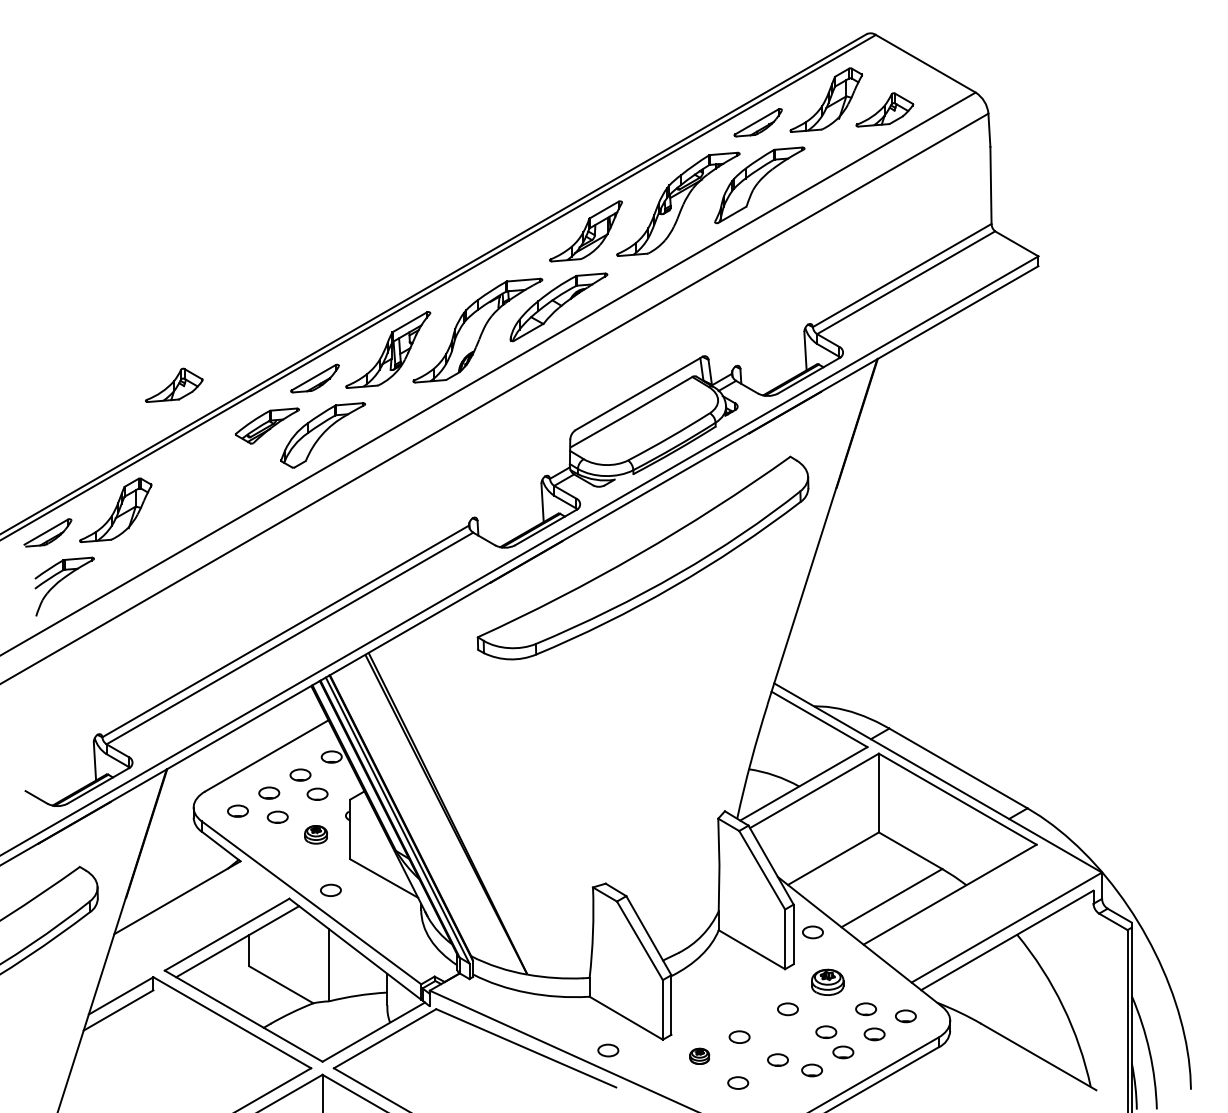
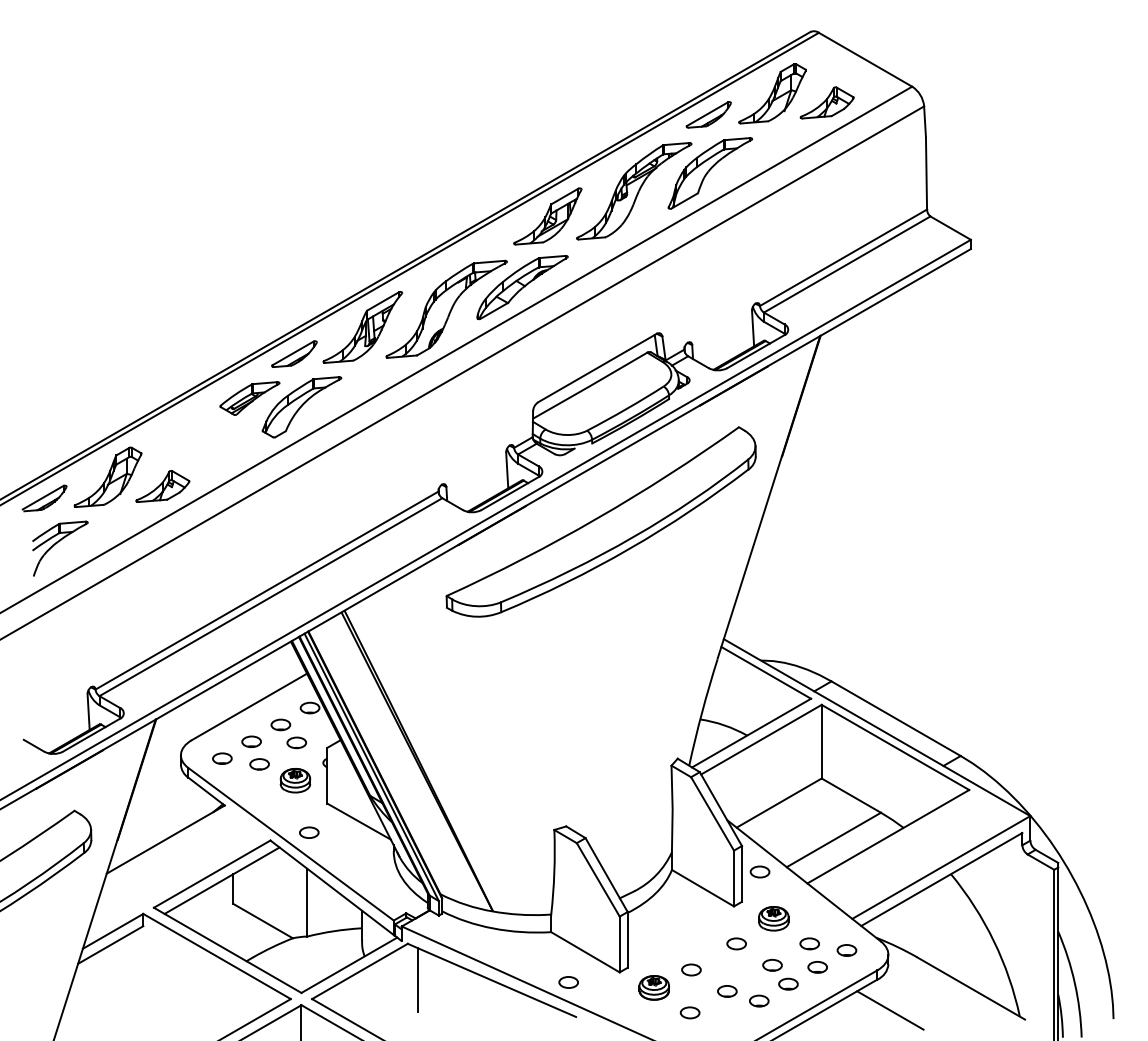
part: (173, 385) -> (162, 486), moved
part: (316, 834) -> (295, 780), size x1.43
line: (446, 1047) -> (417, 979), added
part: (699, 1055) -> (653, 987), size x1.67
line: (952, 1080) -> (890, 1010), added

